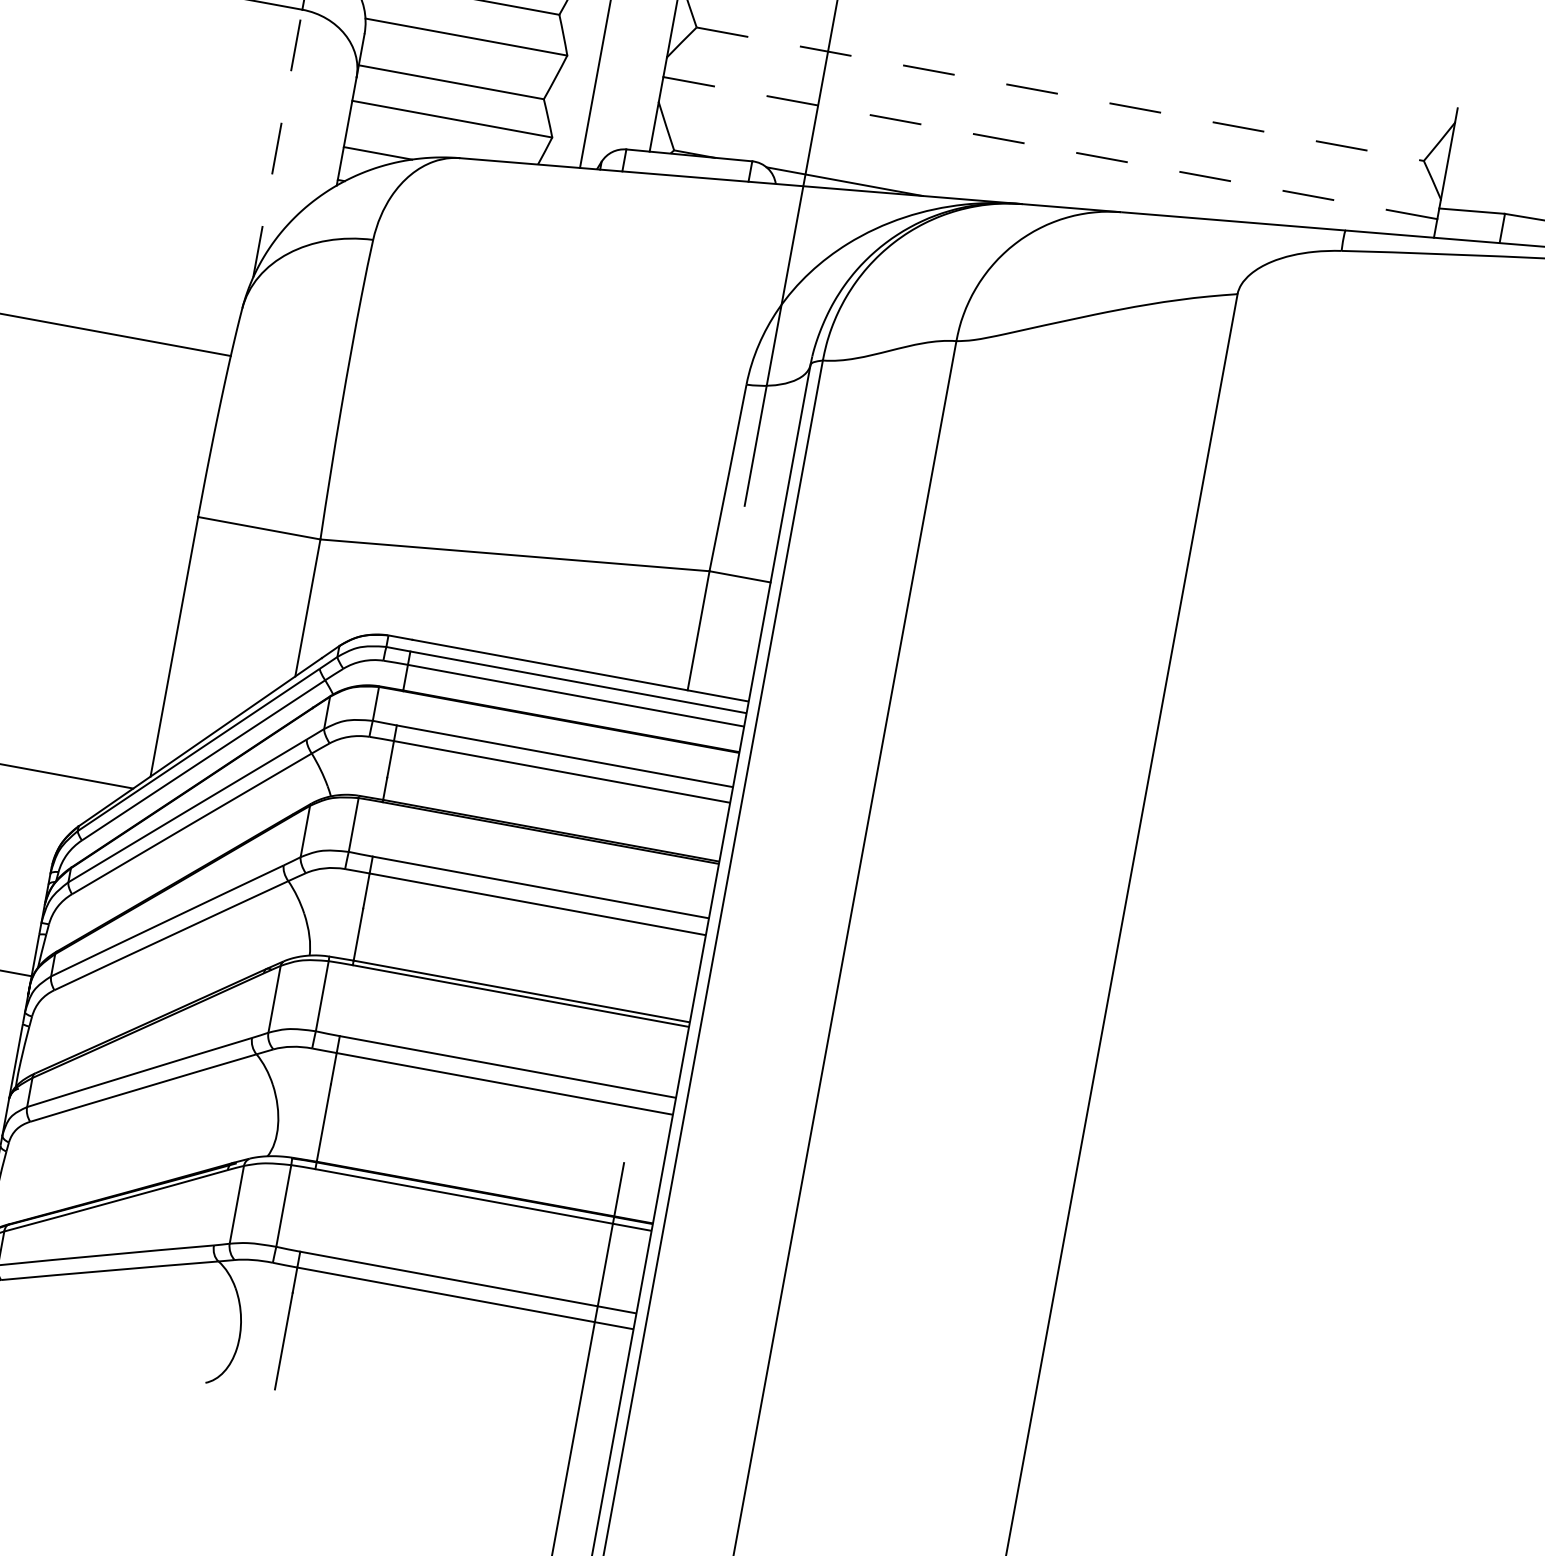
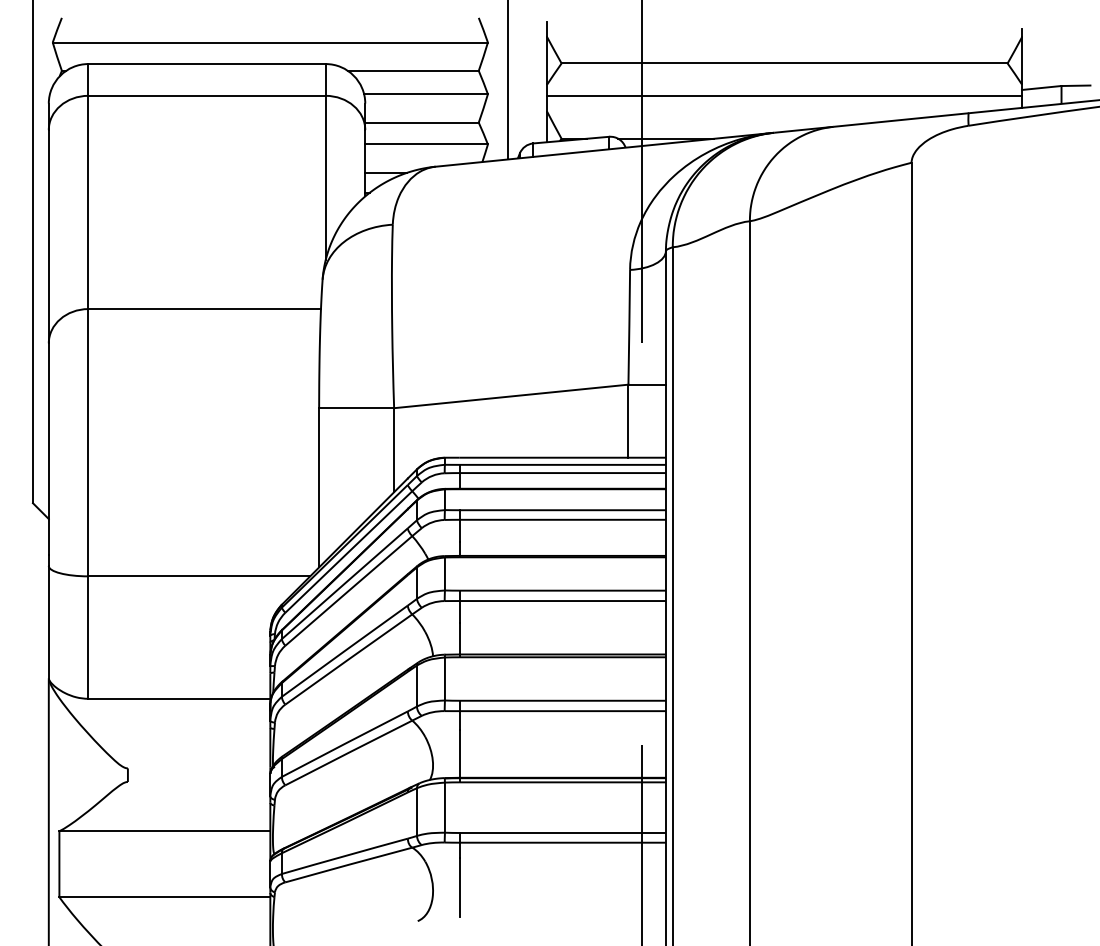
line: (1061, 94) -> (785, 63), dashed -> solid
line: (277, 142) -> (325, 177), dashed -> solid
line: (1050, 148) -> (784, 96), dashed -> solid

